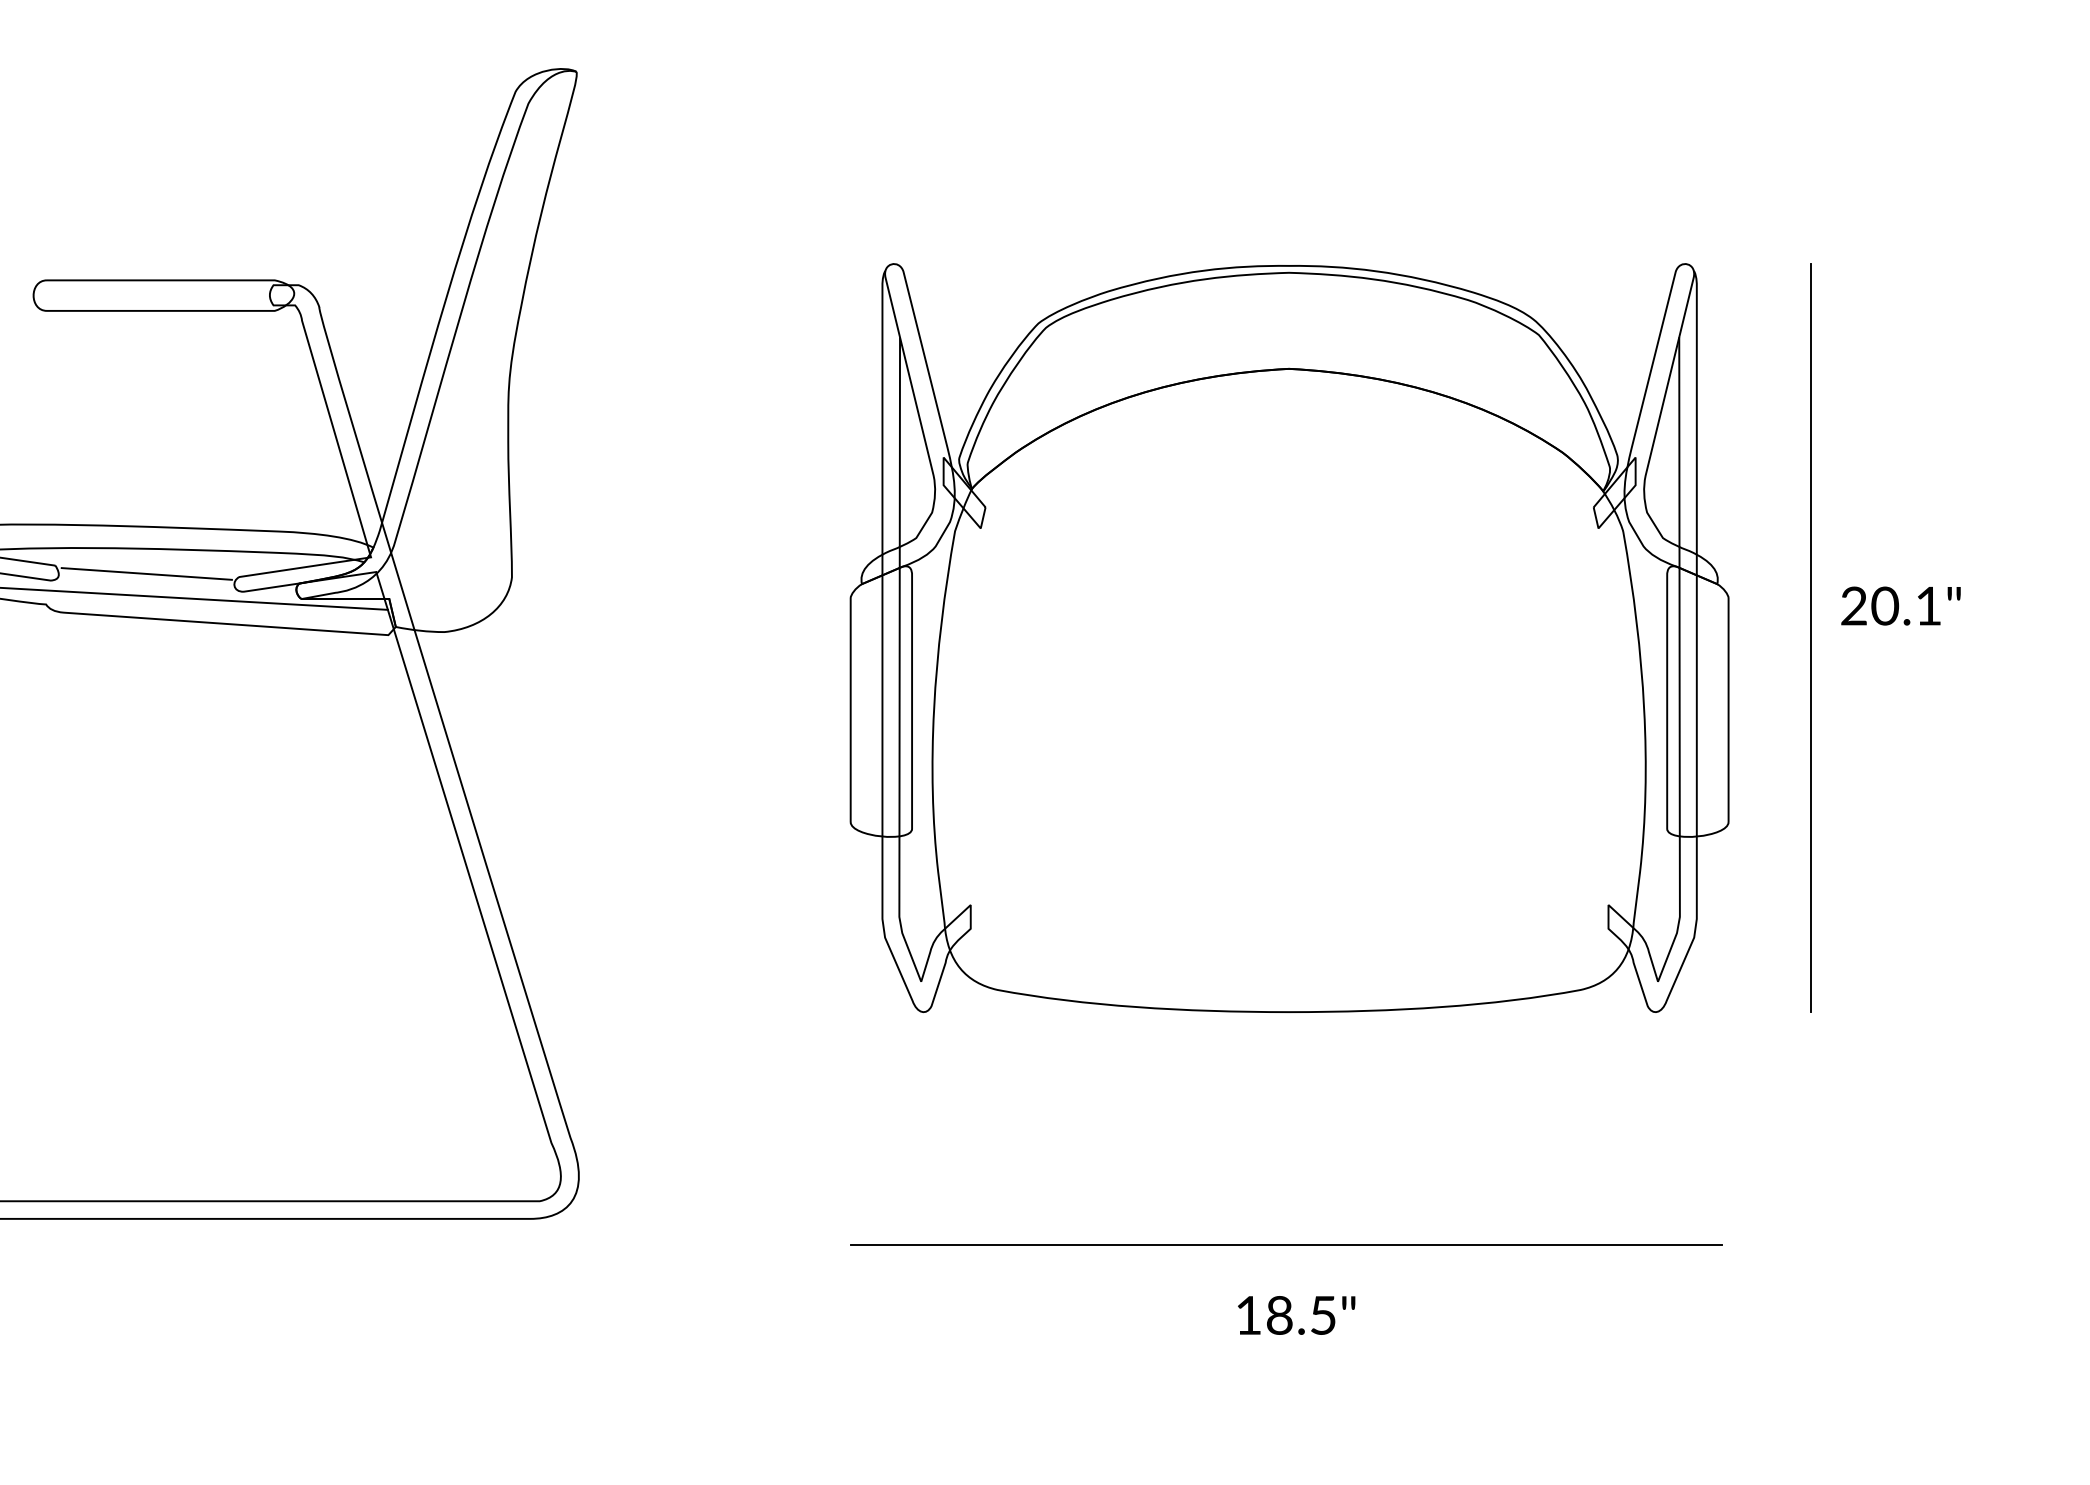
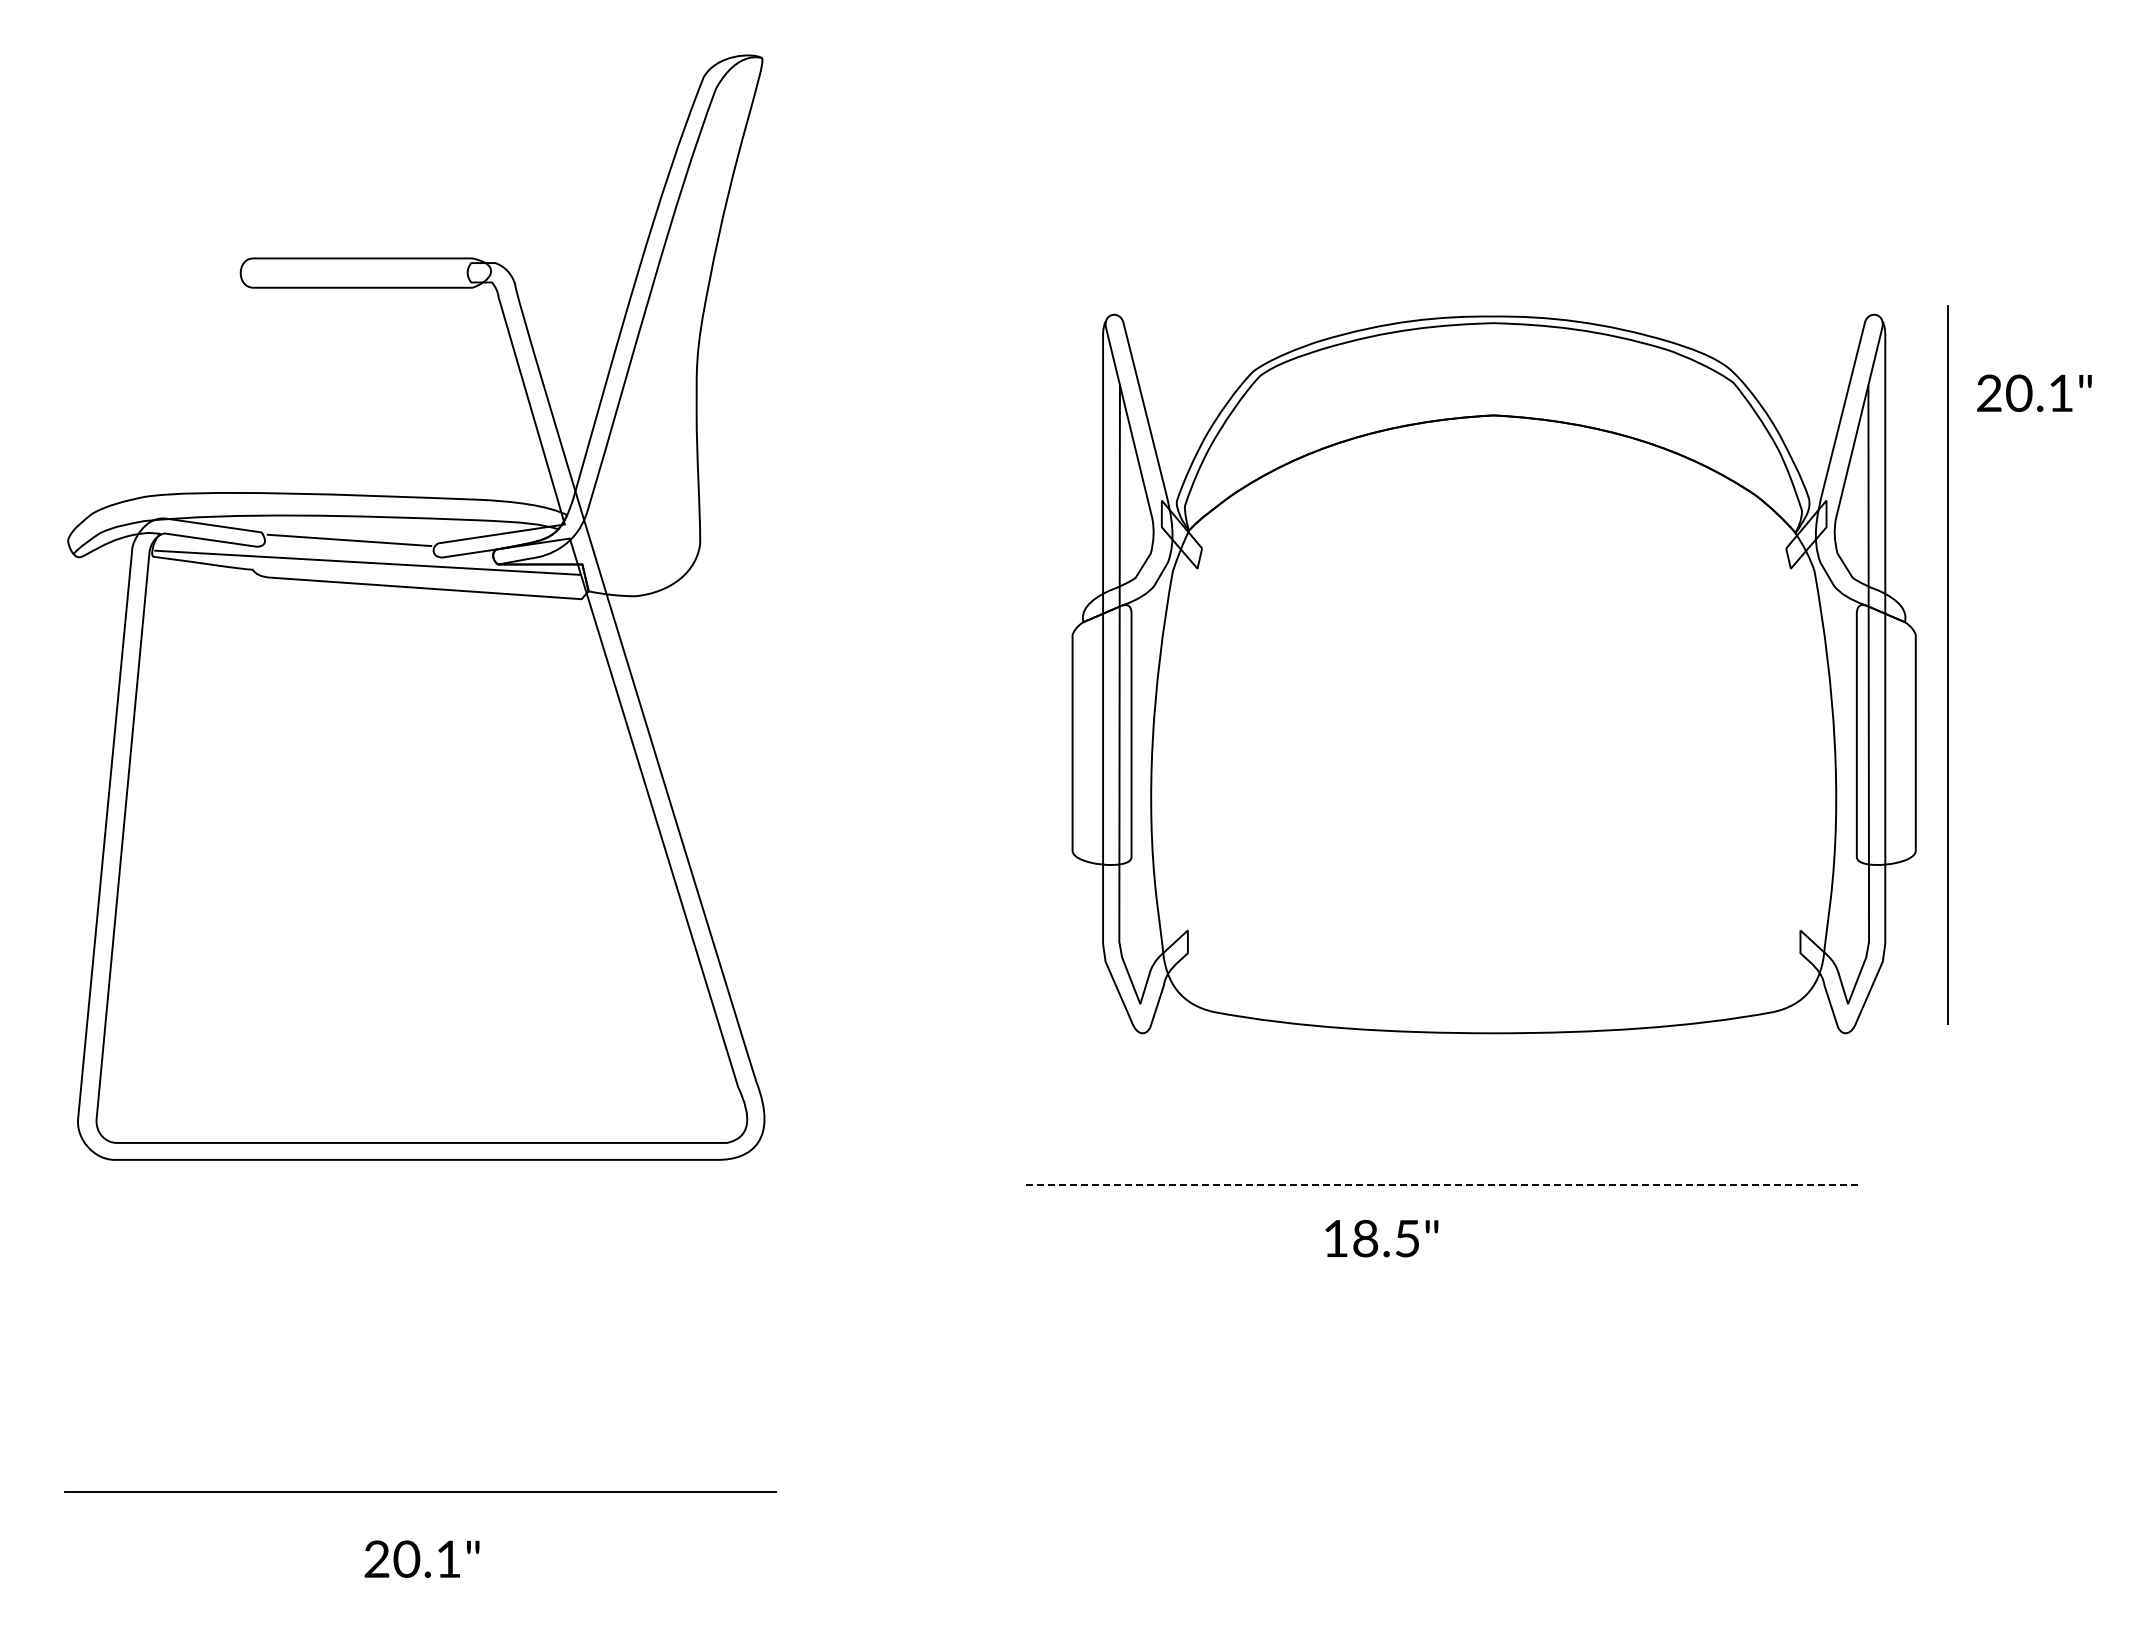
text: (1901, 605) -> (2034, 392), moved
part: (1288, 637) -> (1493, 673), moved
line: (1810, 637) -> (1947, 664), moved
line: (1286, 1245) -> (1444, 1185), solid -> dashed
text: (1296, 1315) -> (1381, 1238), moved

